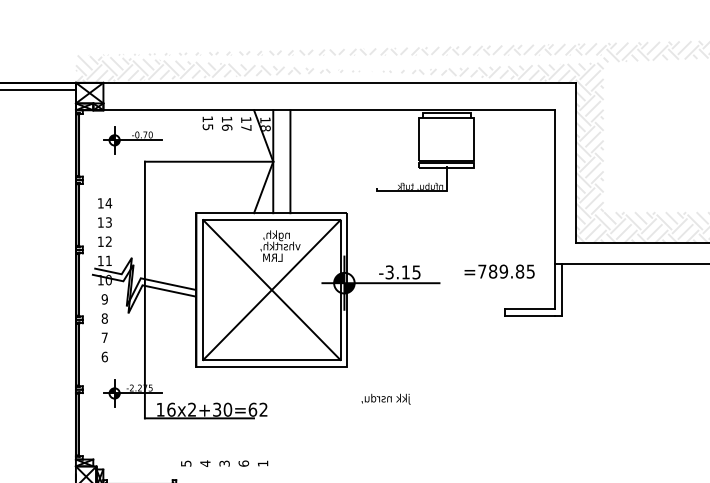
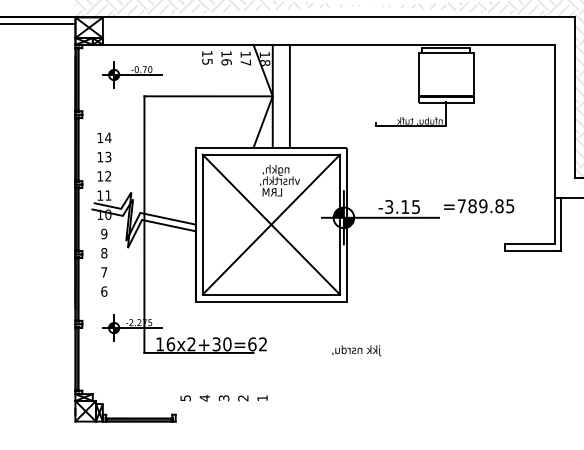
text: (499, 271) -> (478, 206), moved
text: (385, 398) -> (355, 350), moved
text: (243, 463) -> (242, 398), 6 -> 2

